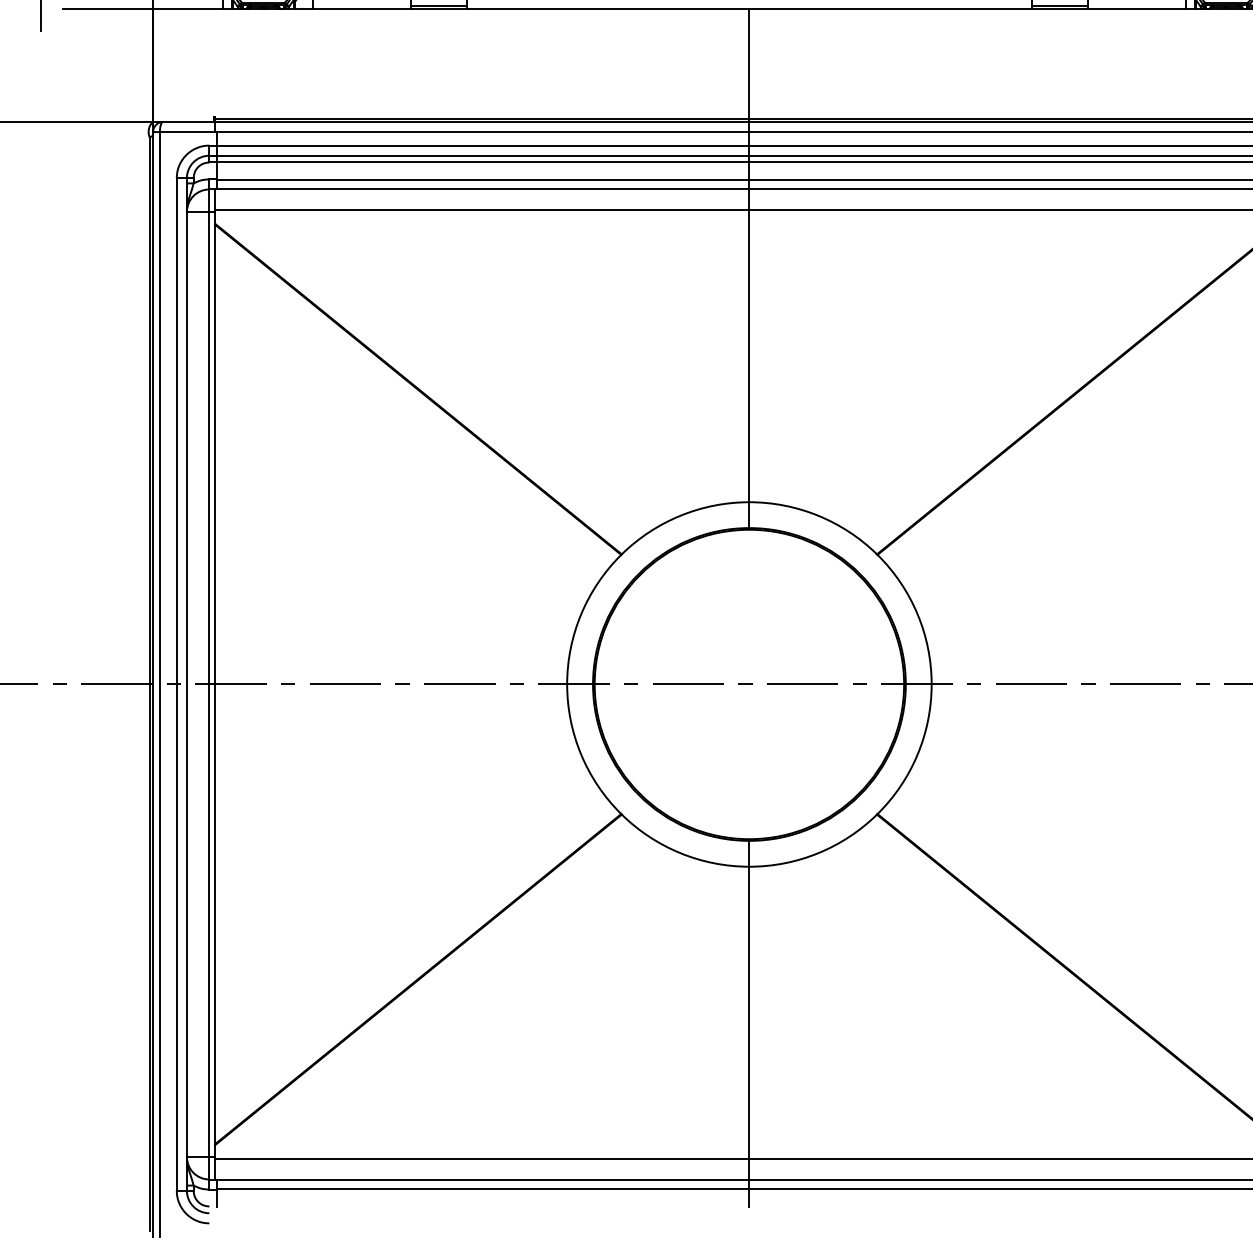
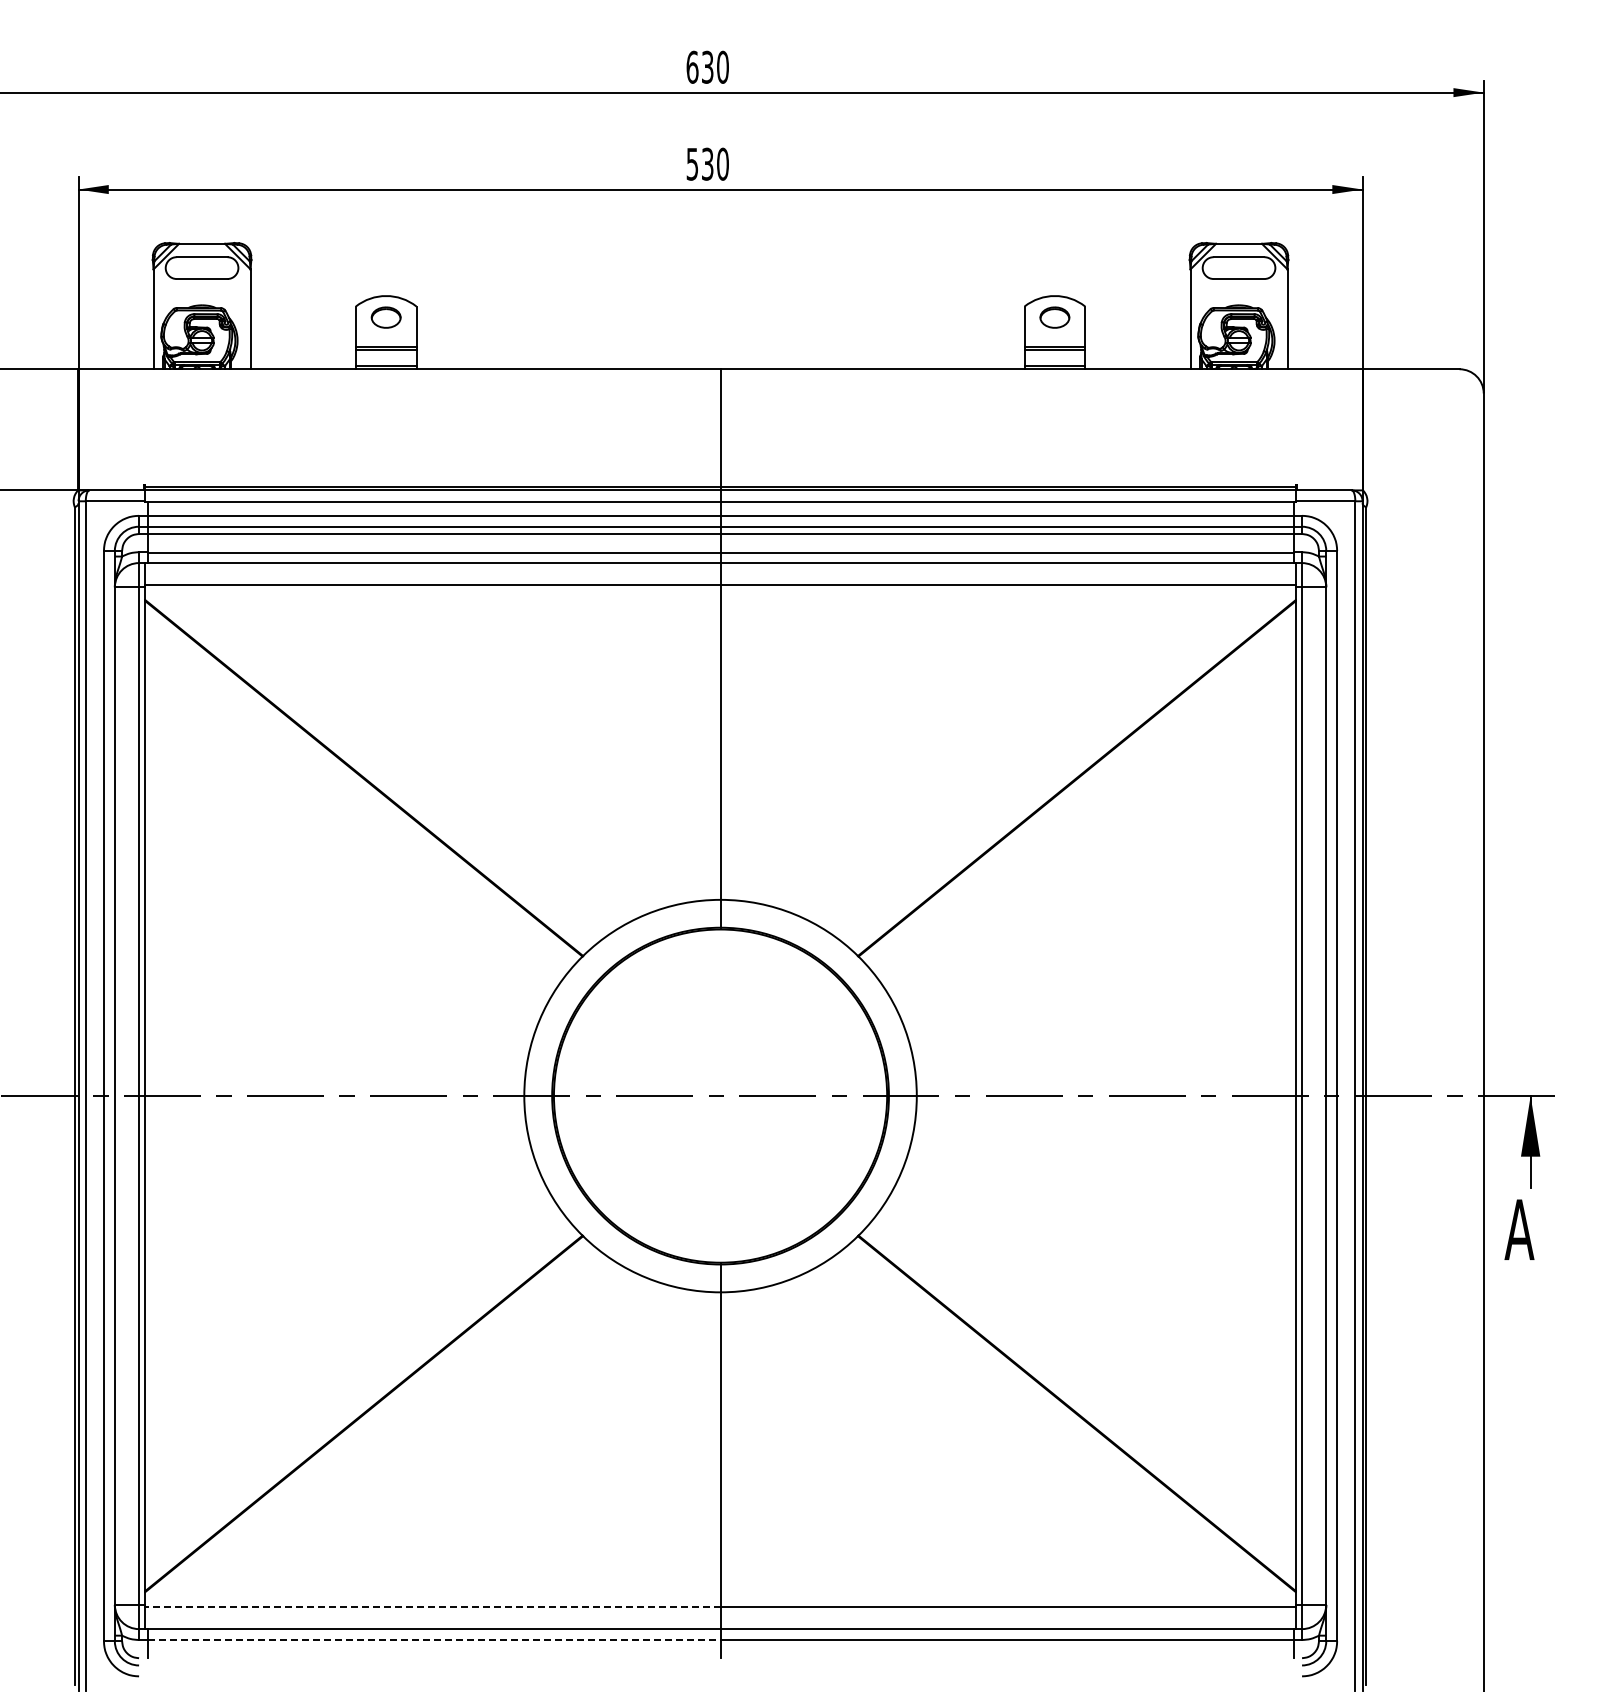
line: (481, 1159) -> (432, 1607), solid -> dashed
line: (483, 1189) -> (434, 1639), solid -> dashed

